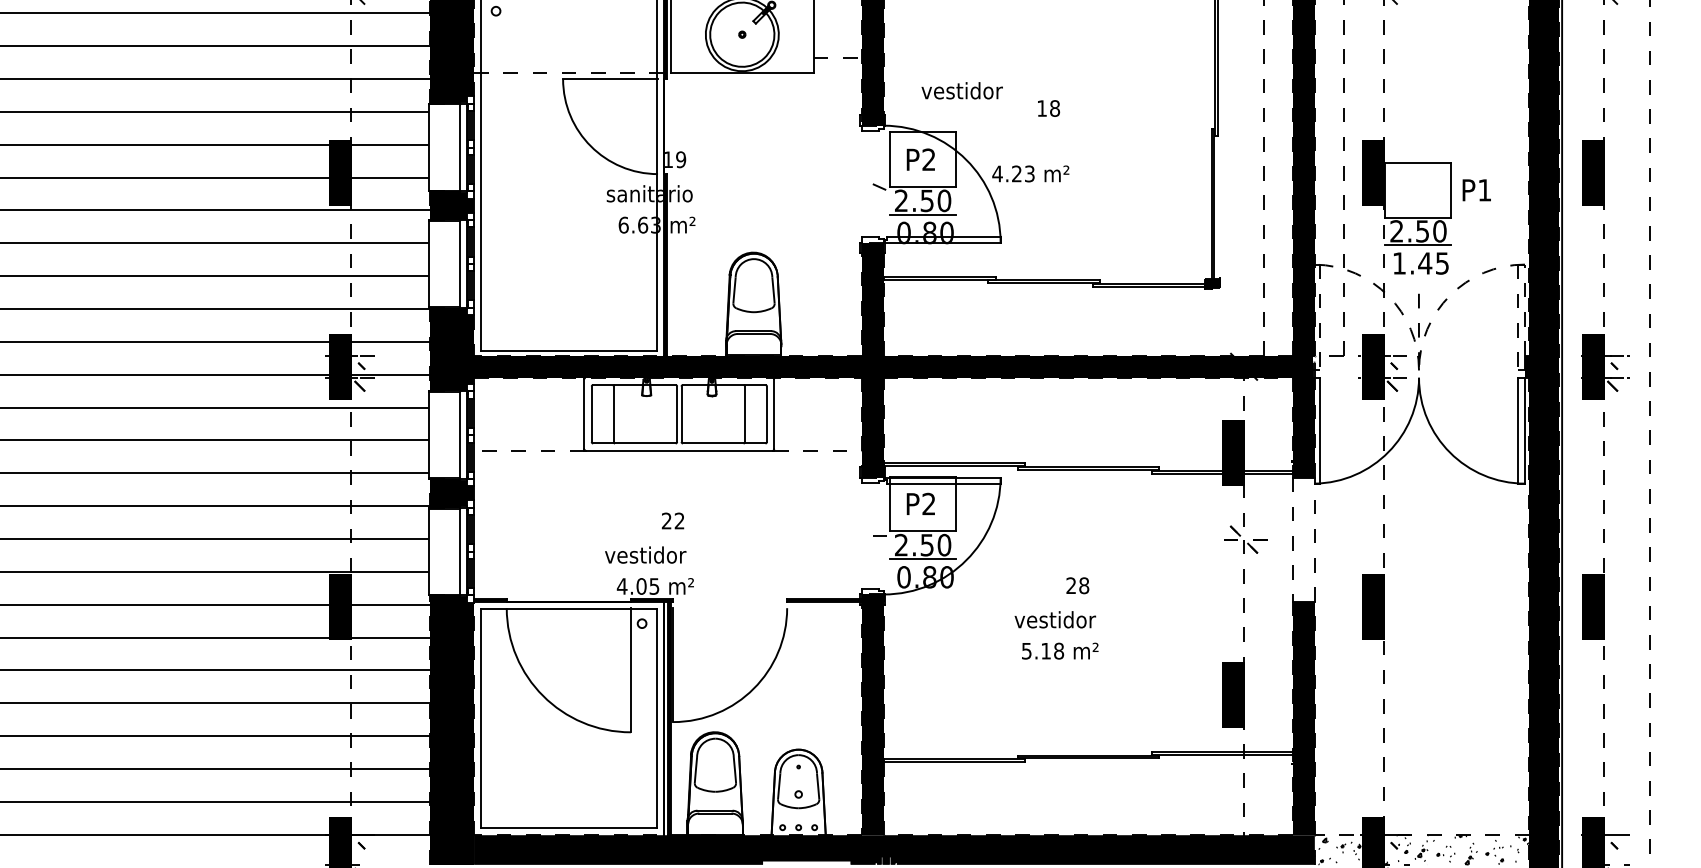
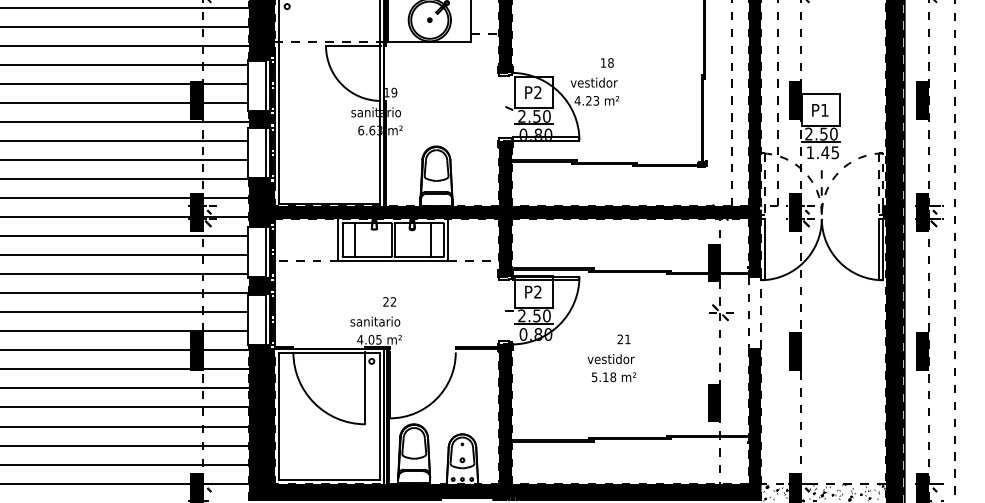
text: (960, 90) -> (593, 82), moved
text: (1477, 190) -> (820, 110), moved
text: (648, 554) -> (375, 321), vestidor -> sanitario
text: (1083, 585) -> (627, 339), 28 -> 21

